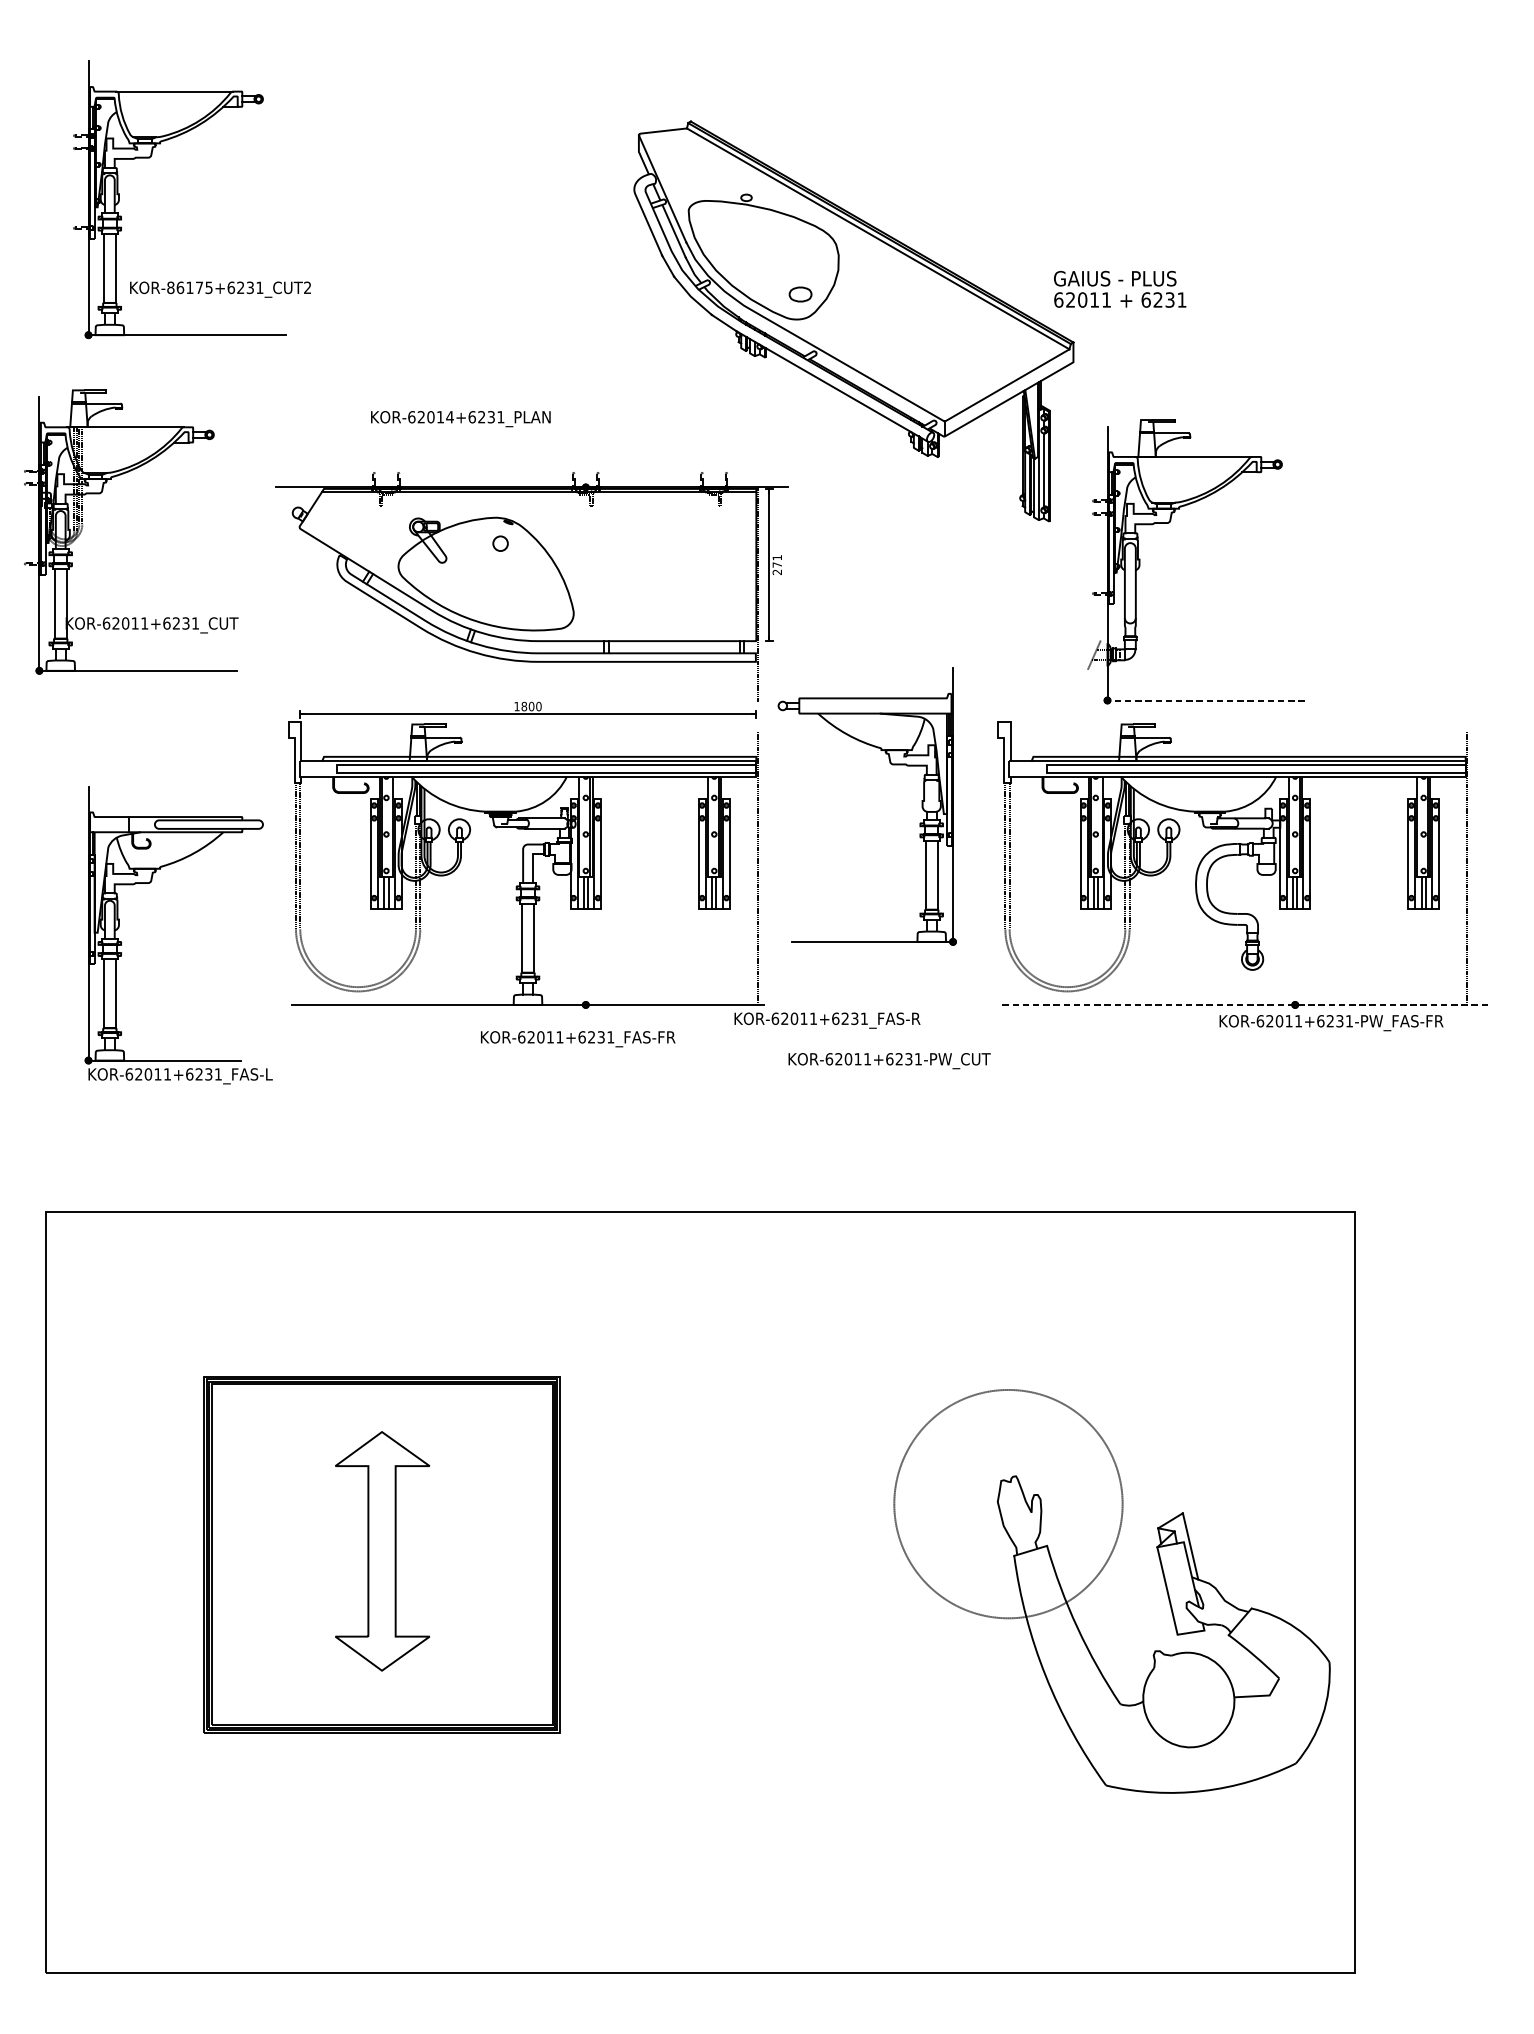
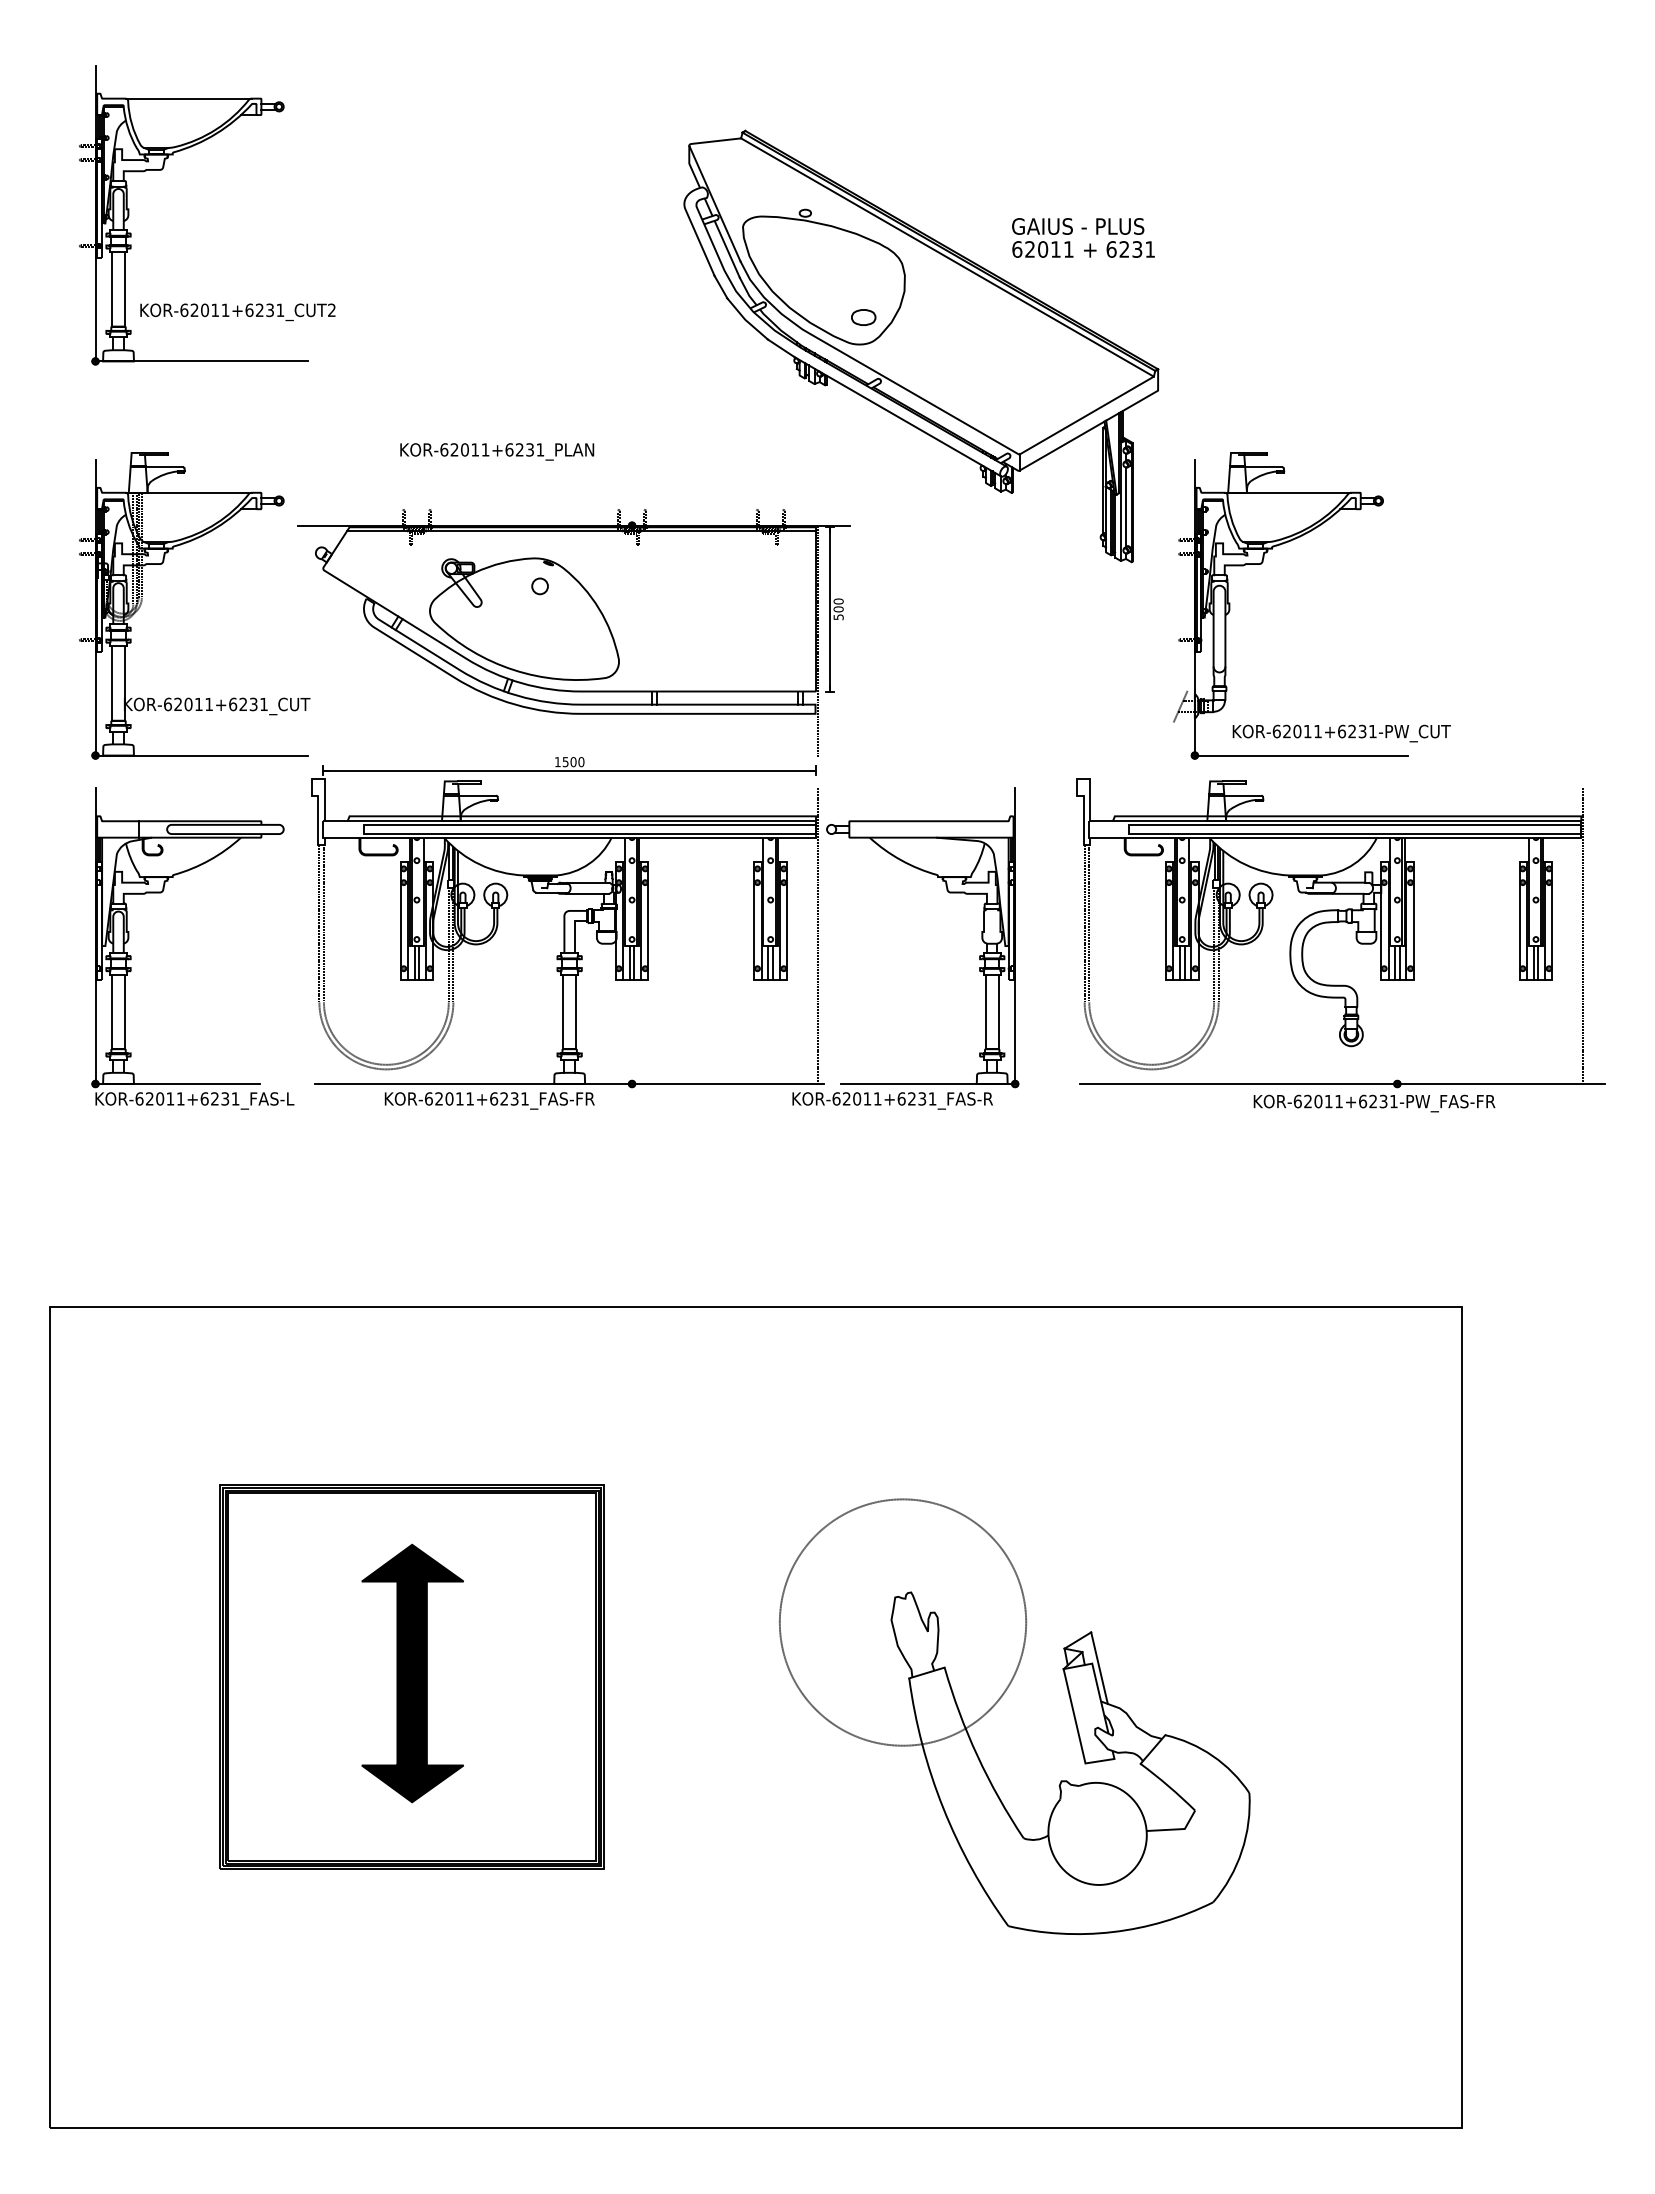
text: (189, 287) -> (204, 310), KOR-86175+6231_CUT2 -> KOR-62011+6231_CUT2
text: (1120, 288) -> (1083, 237), moved
text: (450, 416) -> (485, 449), KOR-62014+6231_PLAN -> KOR-62011+6231_PLAN
part: (101, 493) -> (162, 564), moved
text: (777, 565) -> (838, 609), 271 -> 500
line: (1205, 700) -> (1300, 755), dashed -> solid
text: (524, 706) -> (565, 762), 1800 -> 1500
part: (892, 765) -> (949, 893), moved
part: (121, 941) -> (131, 955), moved
line: (1244, 1005) -> (1342, 1084), dashed -> solid
text: (1331, 1023) -> (1374, 1103), moved
text: (577, 1038) -> (489, 1100), moved
text: (889, 1061) -> (1341, 733), moved
fill: (382, 1551) -> (412, 1673), added
part: (1095, 1580) -> (996, 1704), moved

